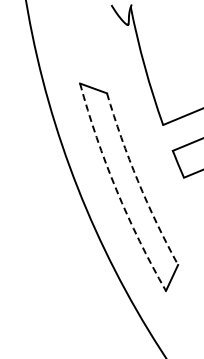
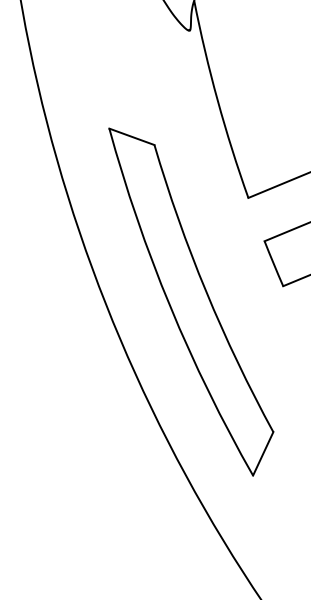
arc: (137, 181) -> (205, 292), dashed -> solid
arc: (116, 189) -> (170, 305), dashed -> solid

